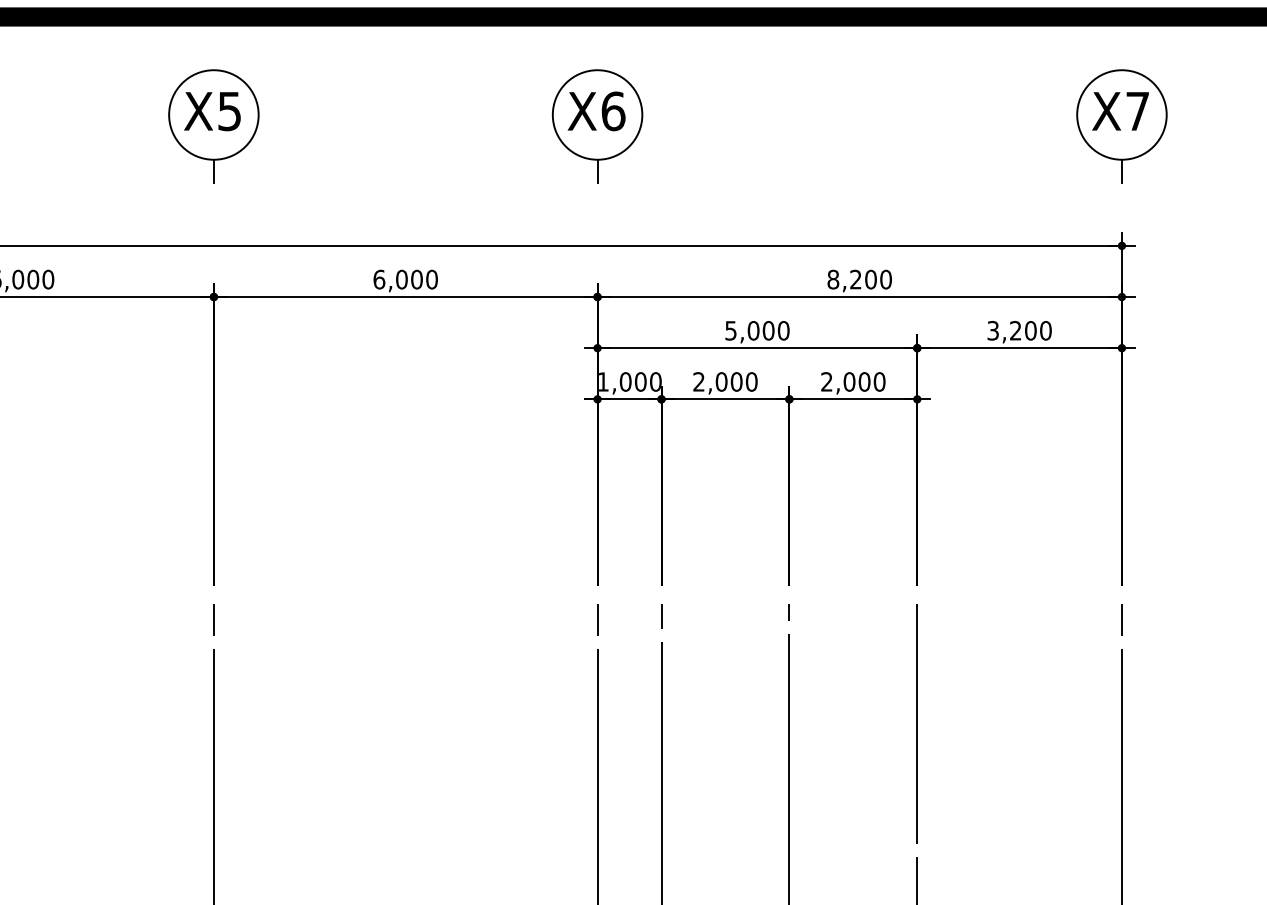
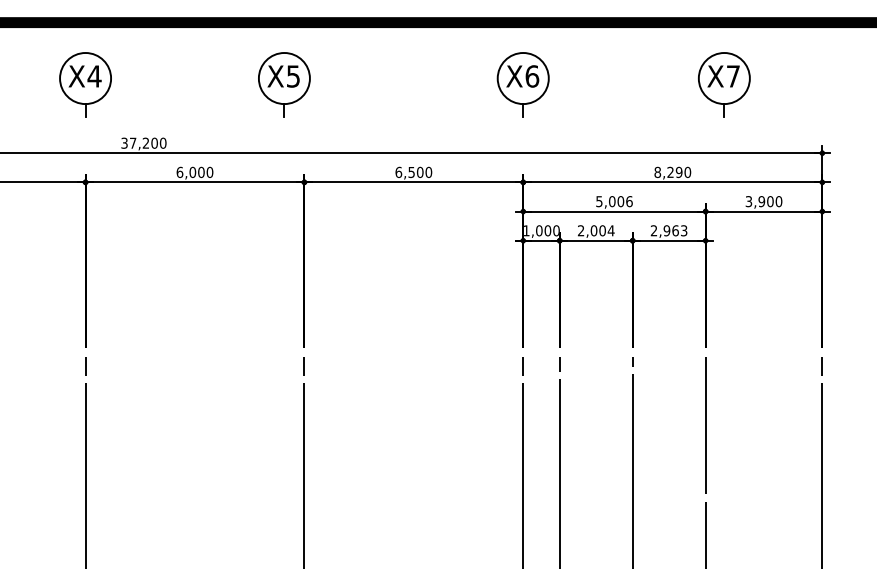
part: (214, 125) -> (284, 84), moved
part: (1122, 125) -> (724, 84), moved
text: (401, 277) -> (411, 171), 6,000 -> 6,500
text: (869, 279) -> (678, 172), 8,200 -> 8,290
text: (783, 330) -> (629, 201), 5,000 -> 5,006
text: (1015, 330) -> (761, 201), 3,200 -> 3,900
text: (750, 381) -> (610, 230), 2,000 -> 2,004
text: (864, 381) -> (675, 230), 2,000 -> 2,963

